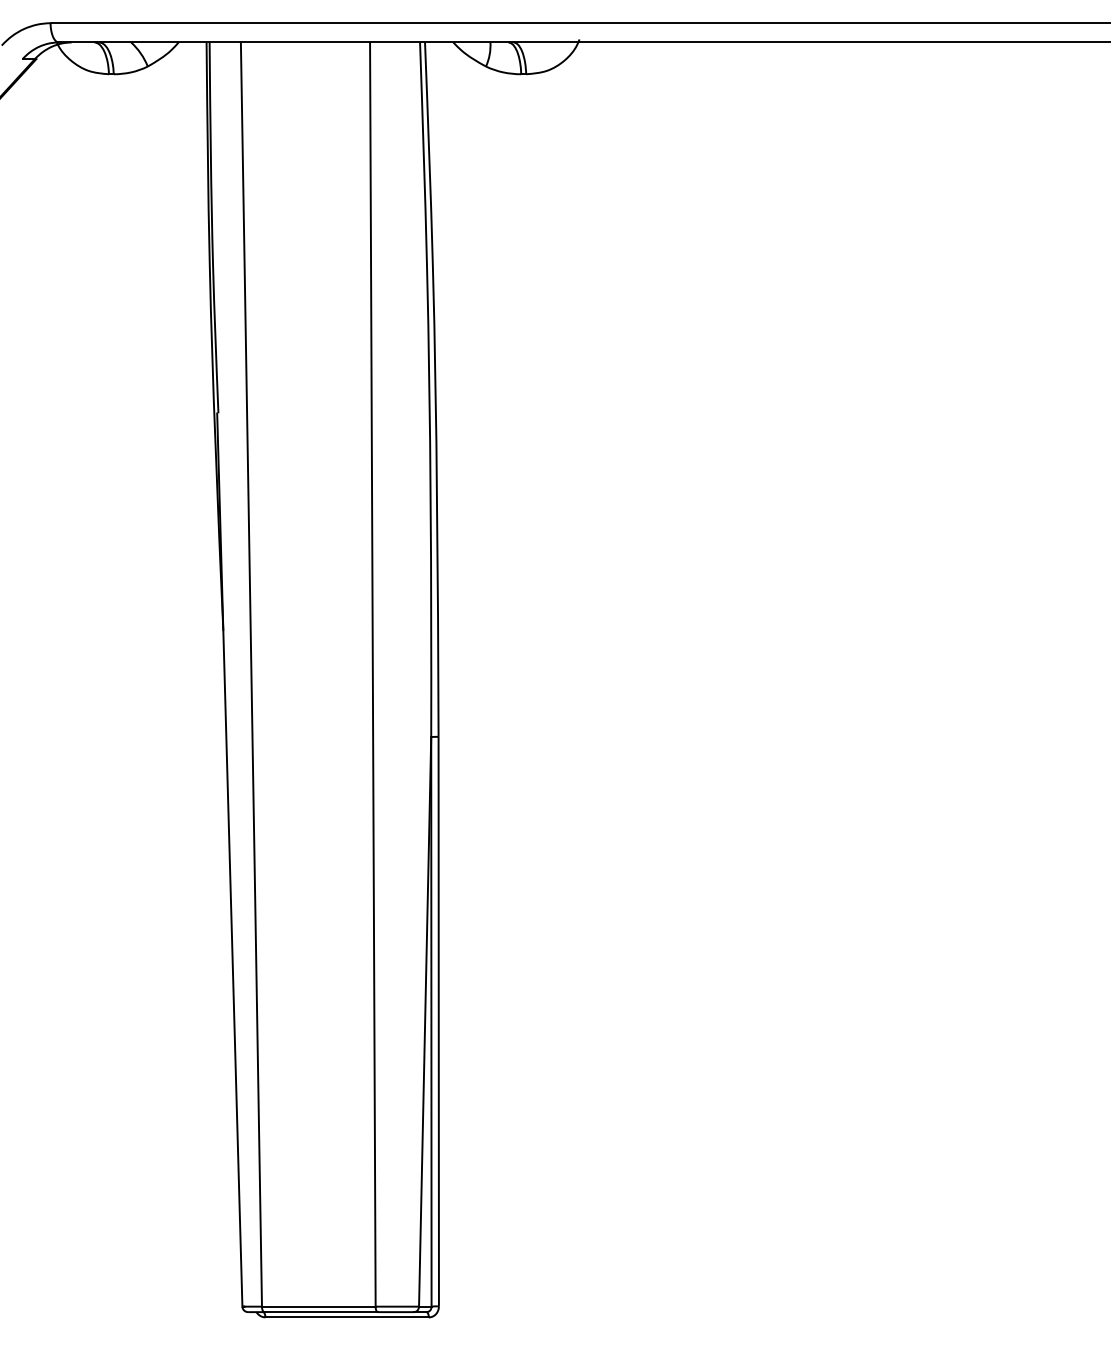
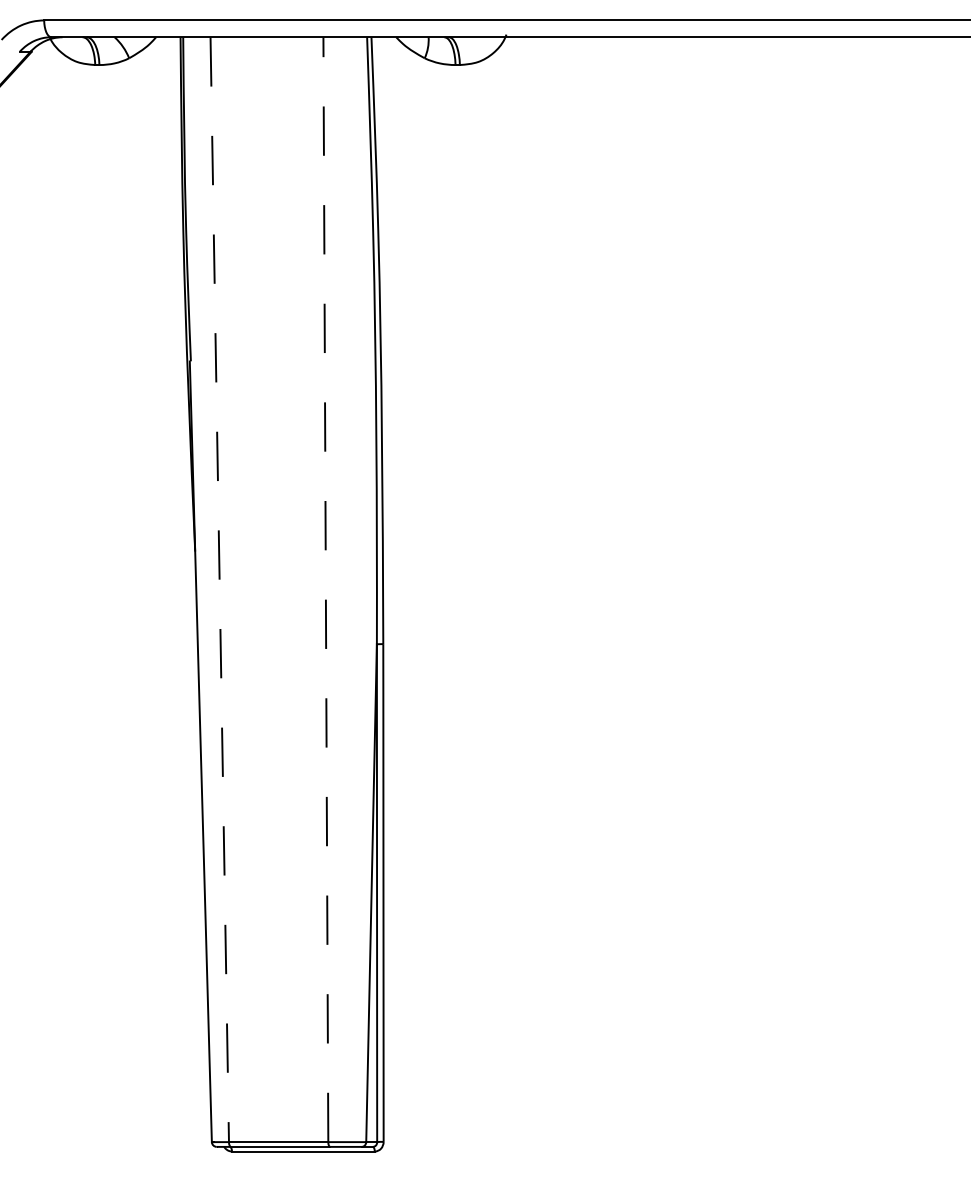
line: (372, 674) -> (325, 589), solid -> dashed
line: (251, 675) -> (219, 590), solid -> dashed

